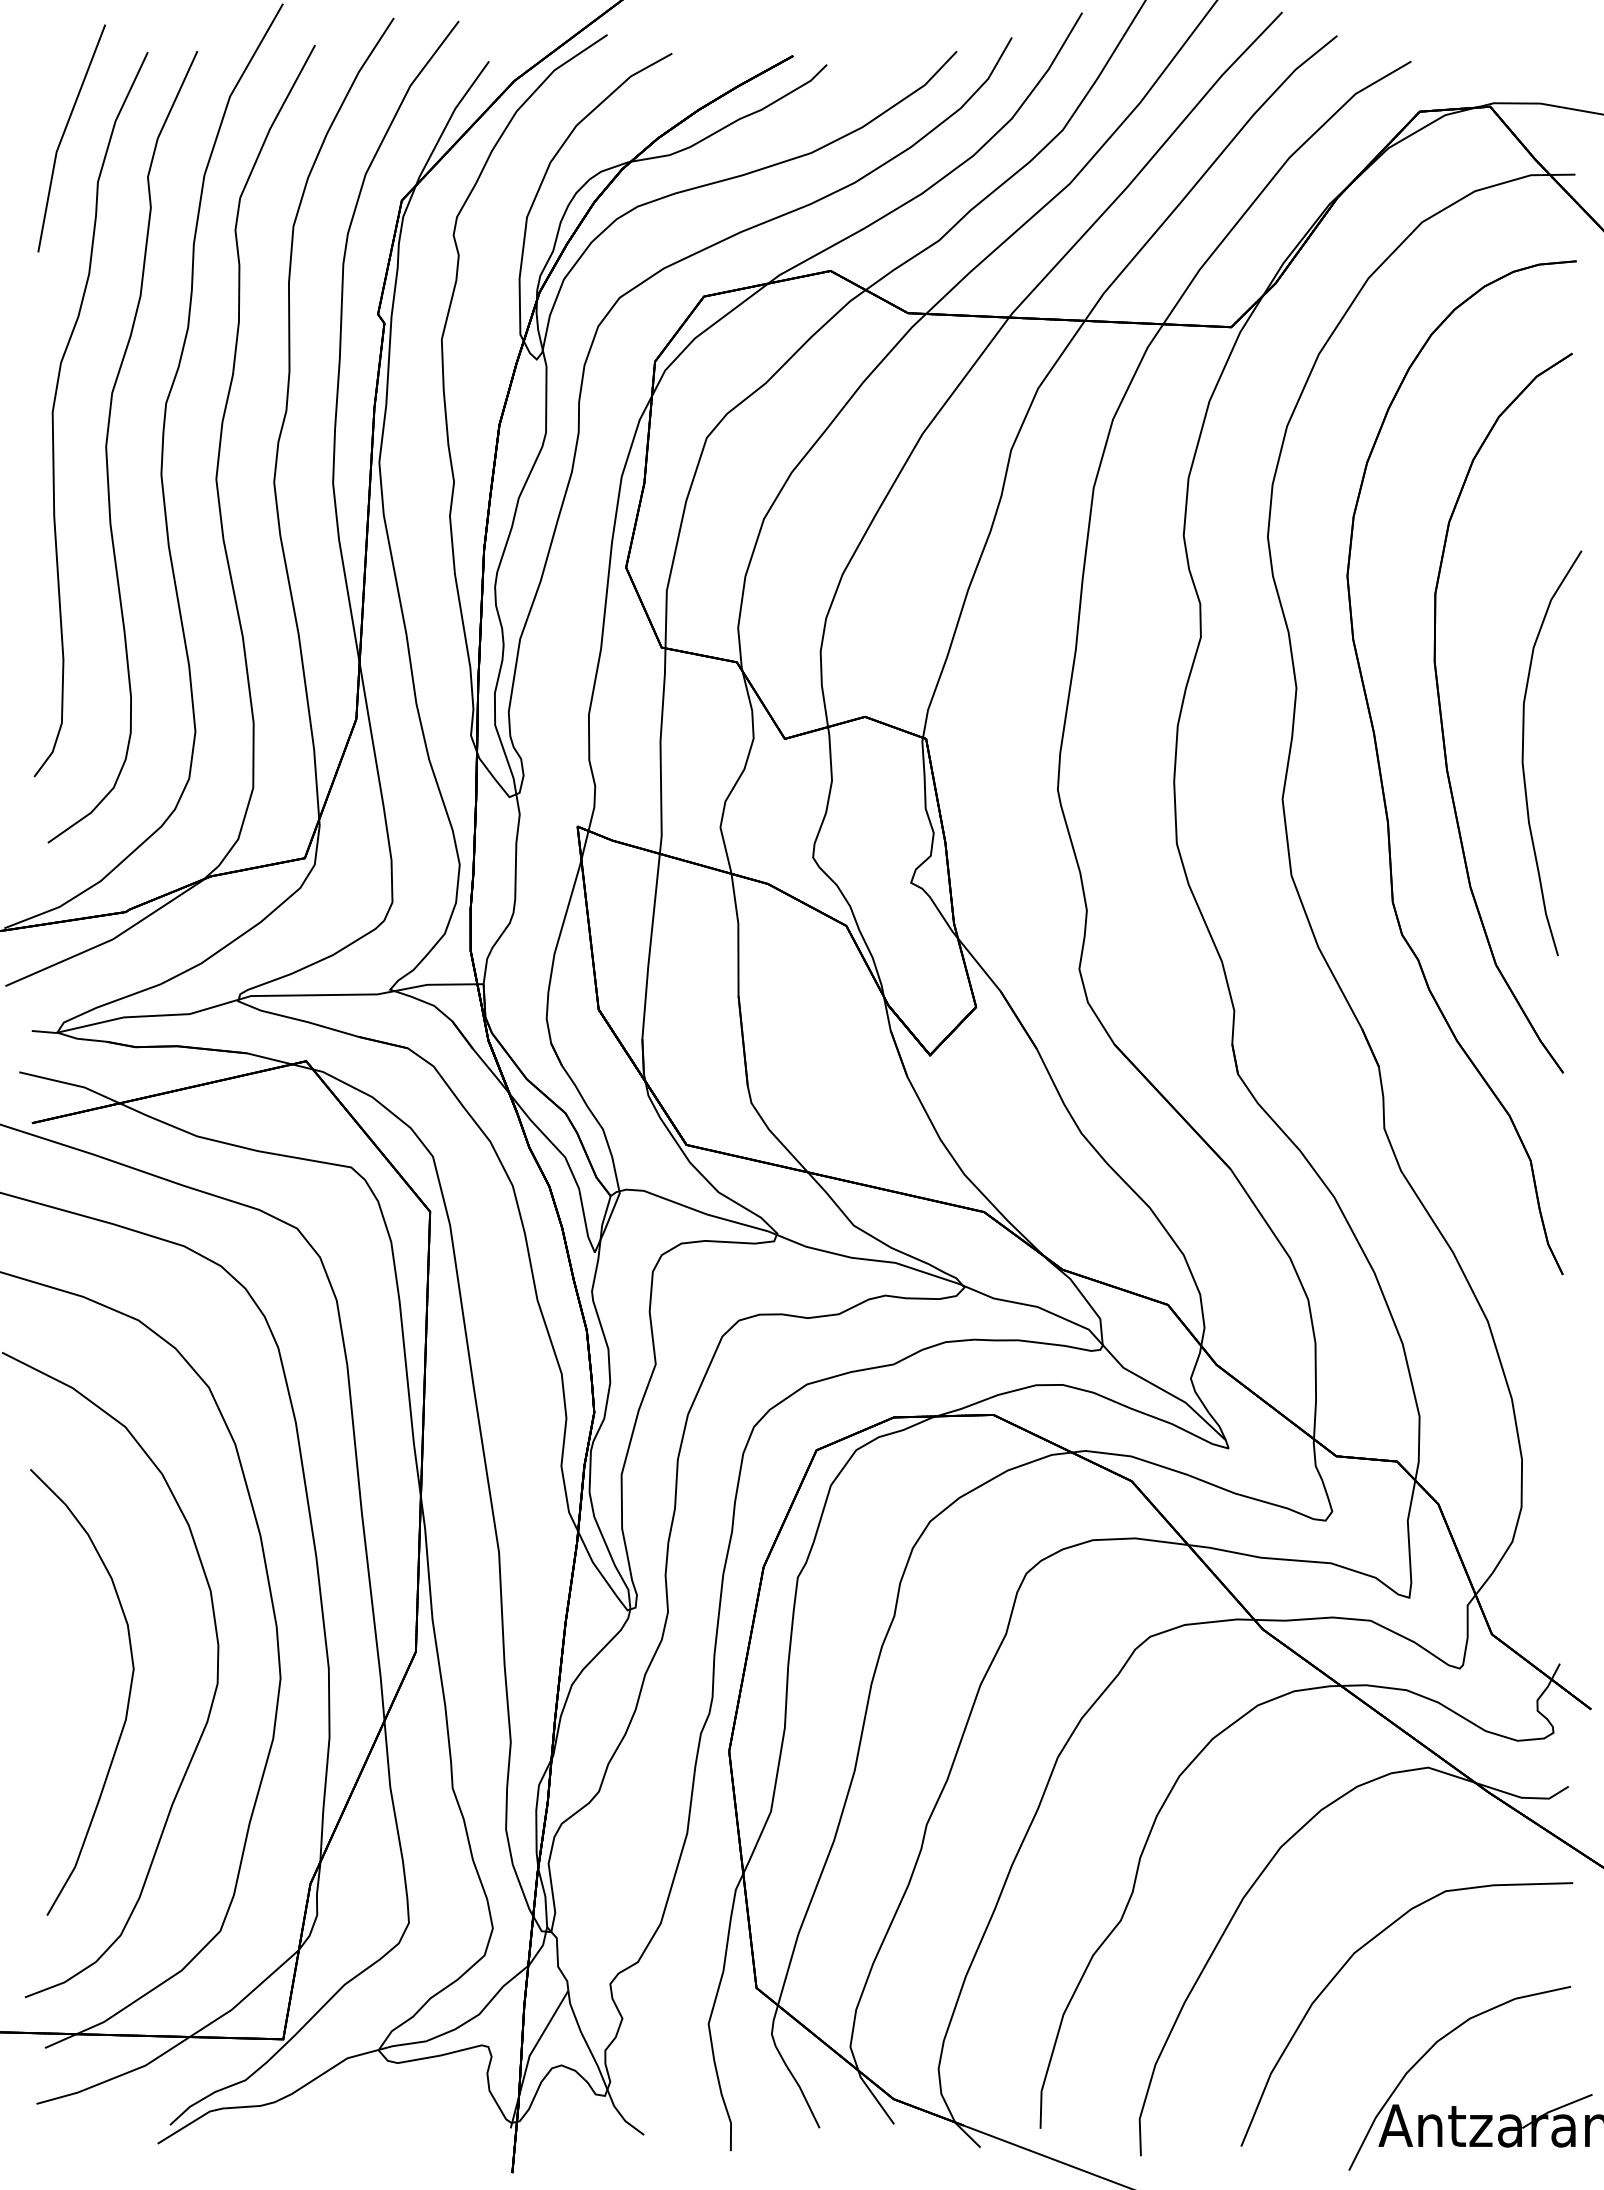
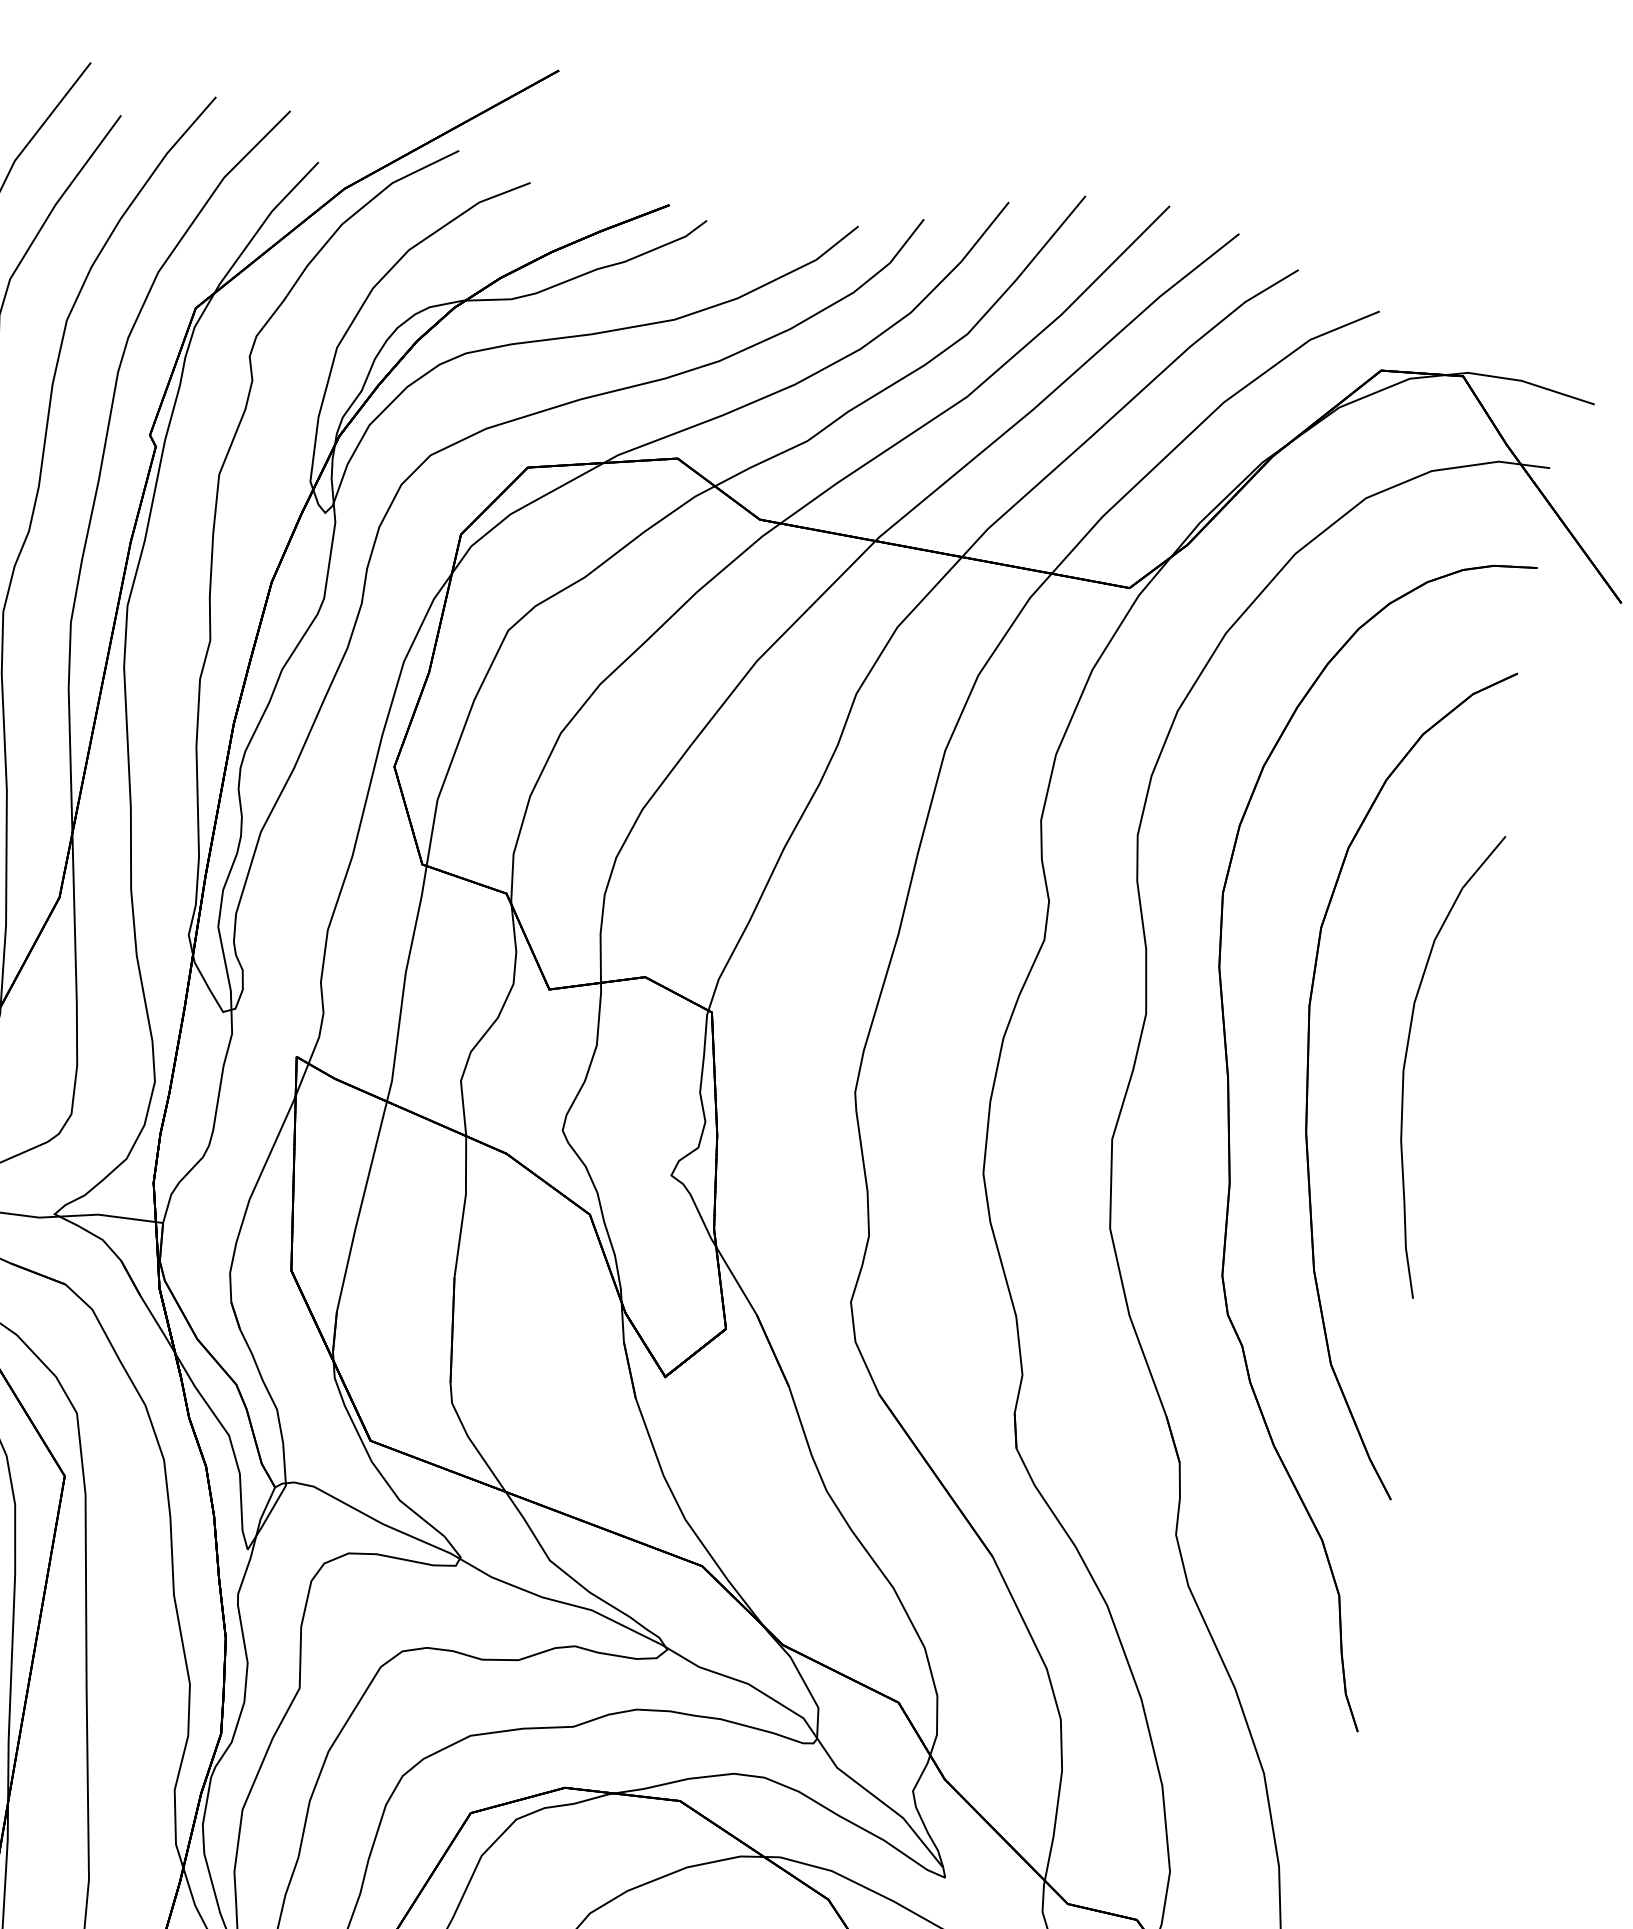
part: (1523, 753) -> (1406, 1060), moved

